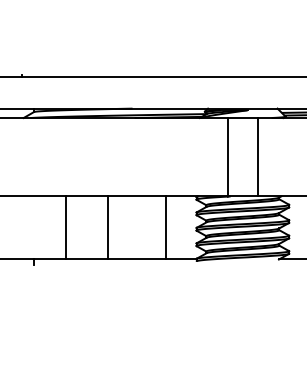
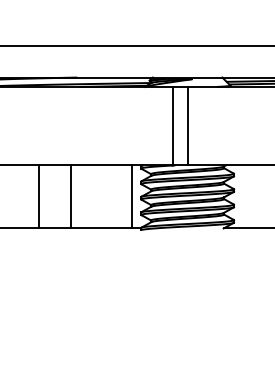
line: (257, 157) -> (188, 126), moved
line: (65, 227) -> (38, 196), moved
line: (108, 227) -> (71, 196), moved
line: (166, 227) -> (132, 196), moved

